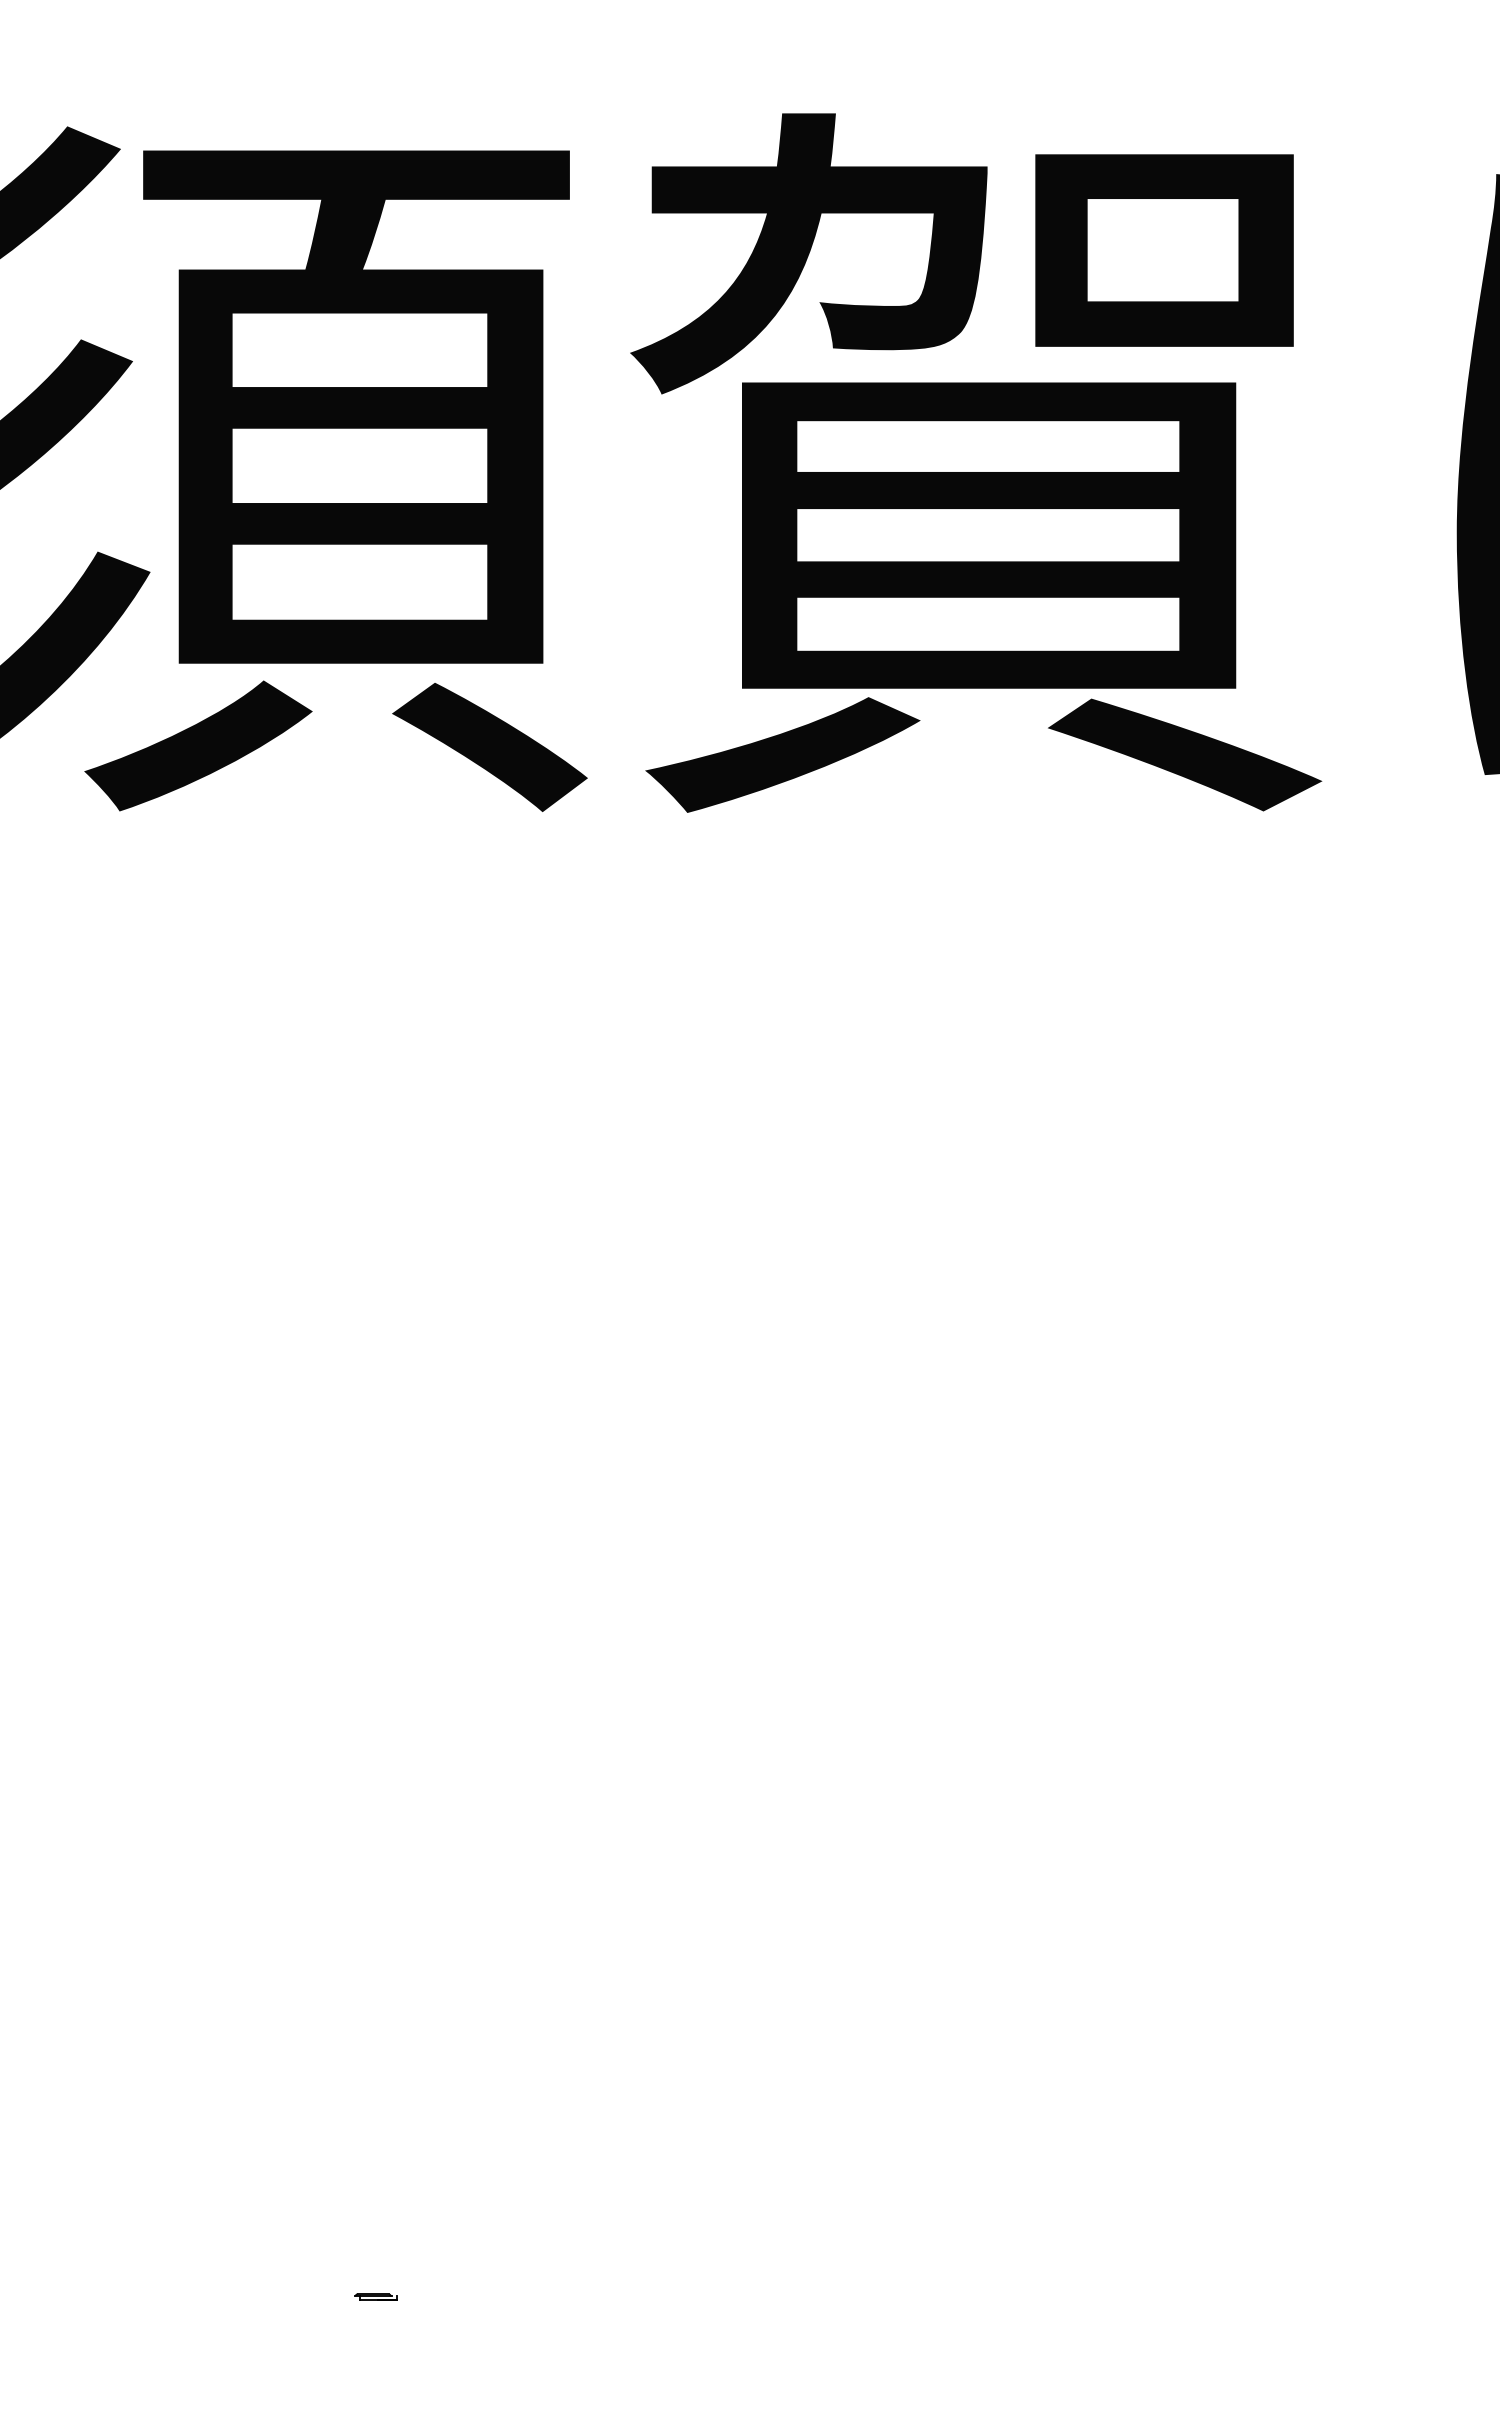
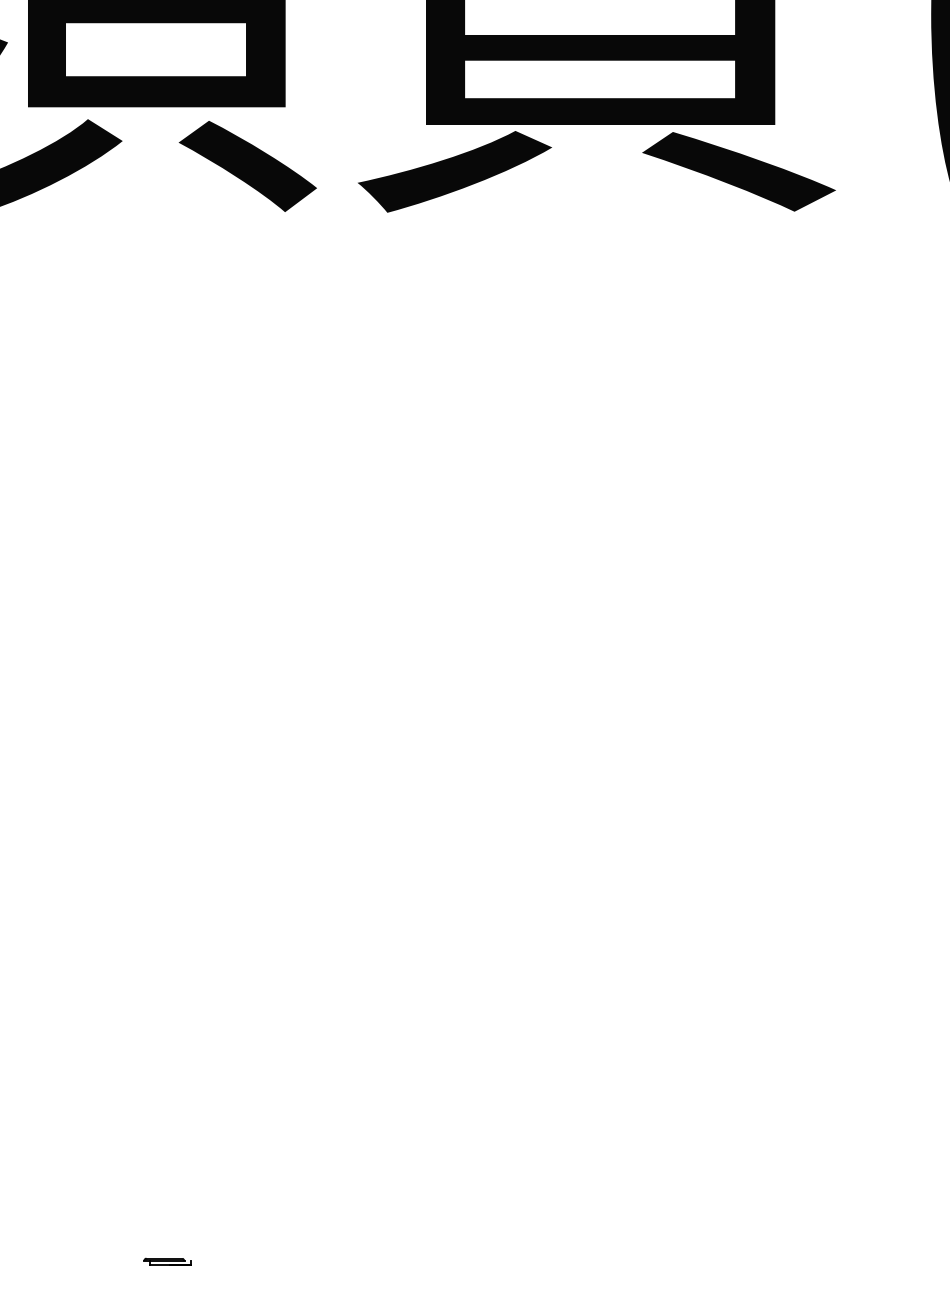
part: (375, 2296) -> (167, 1261), size x1.6

